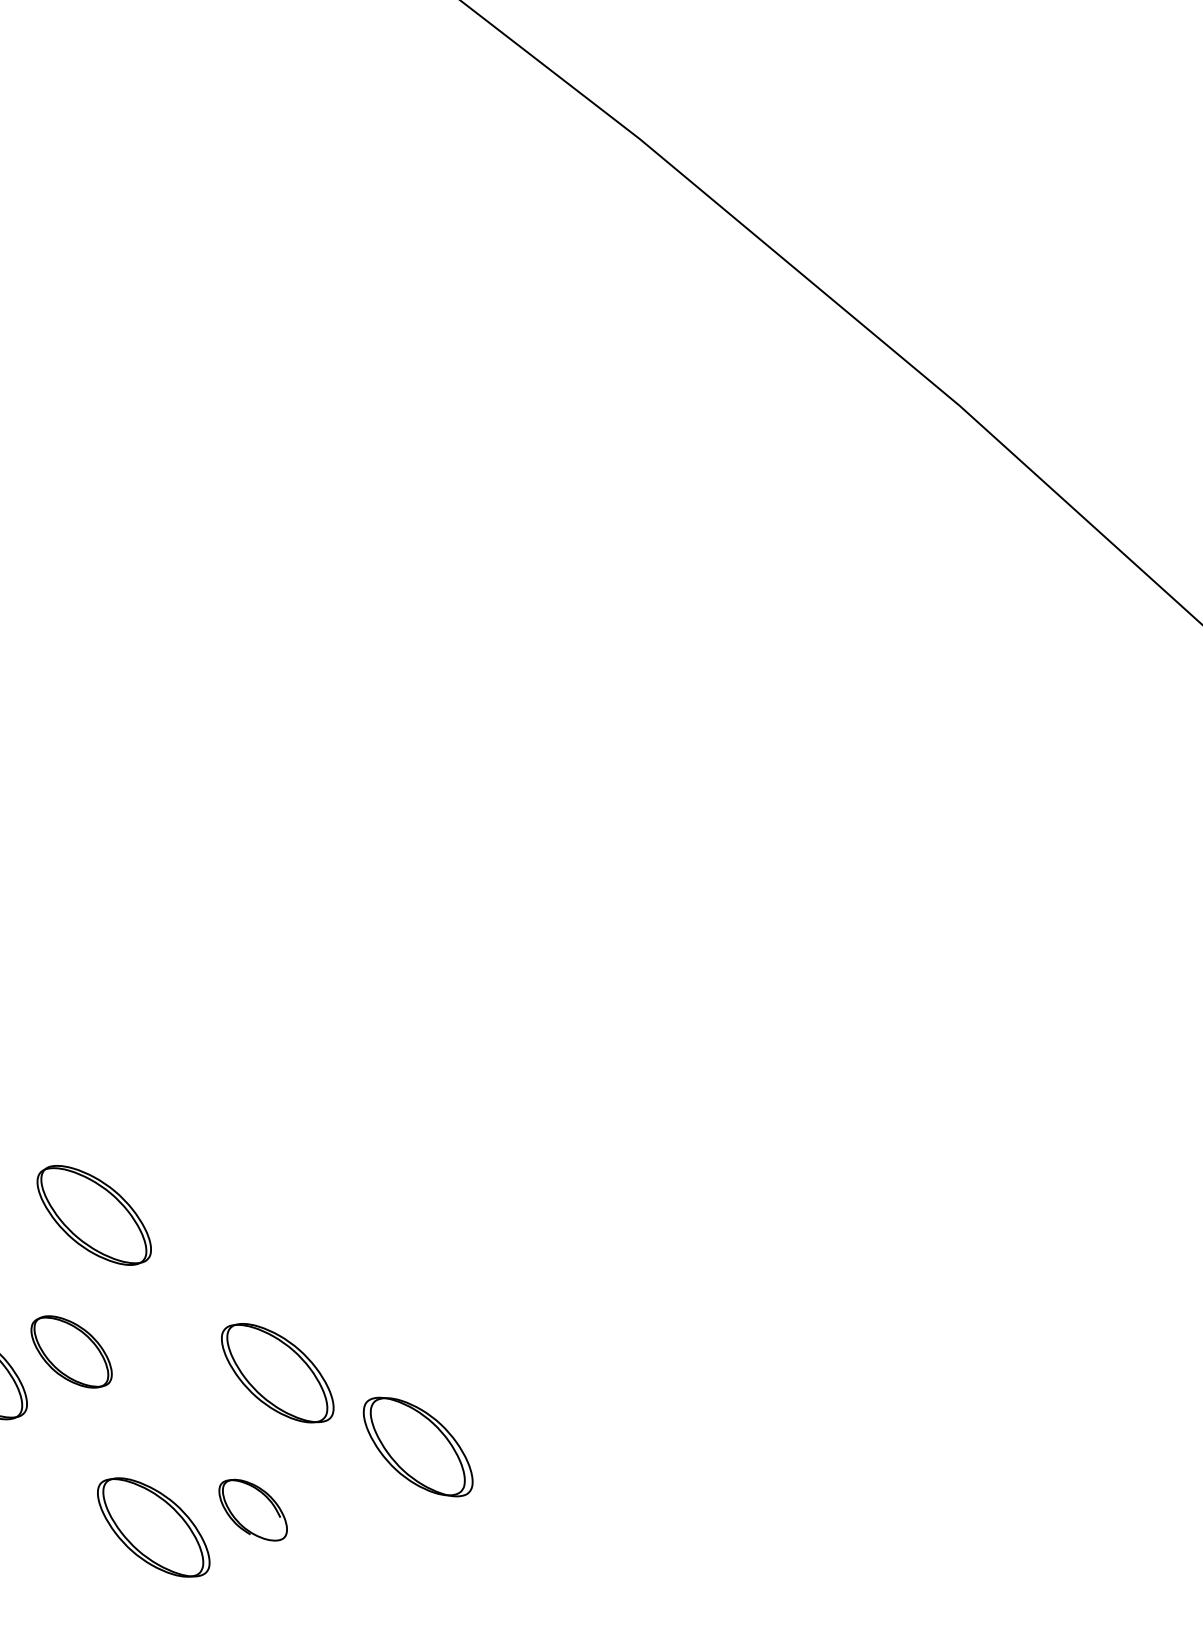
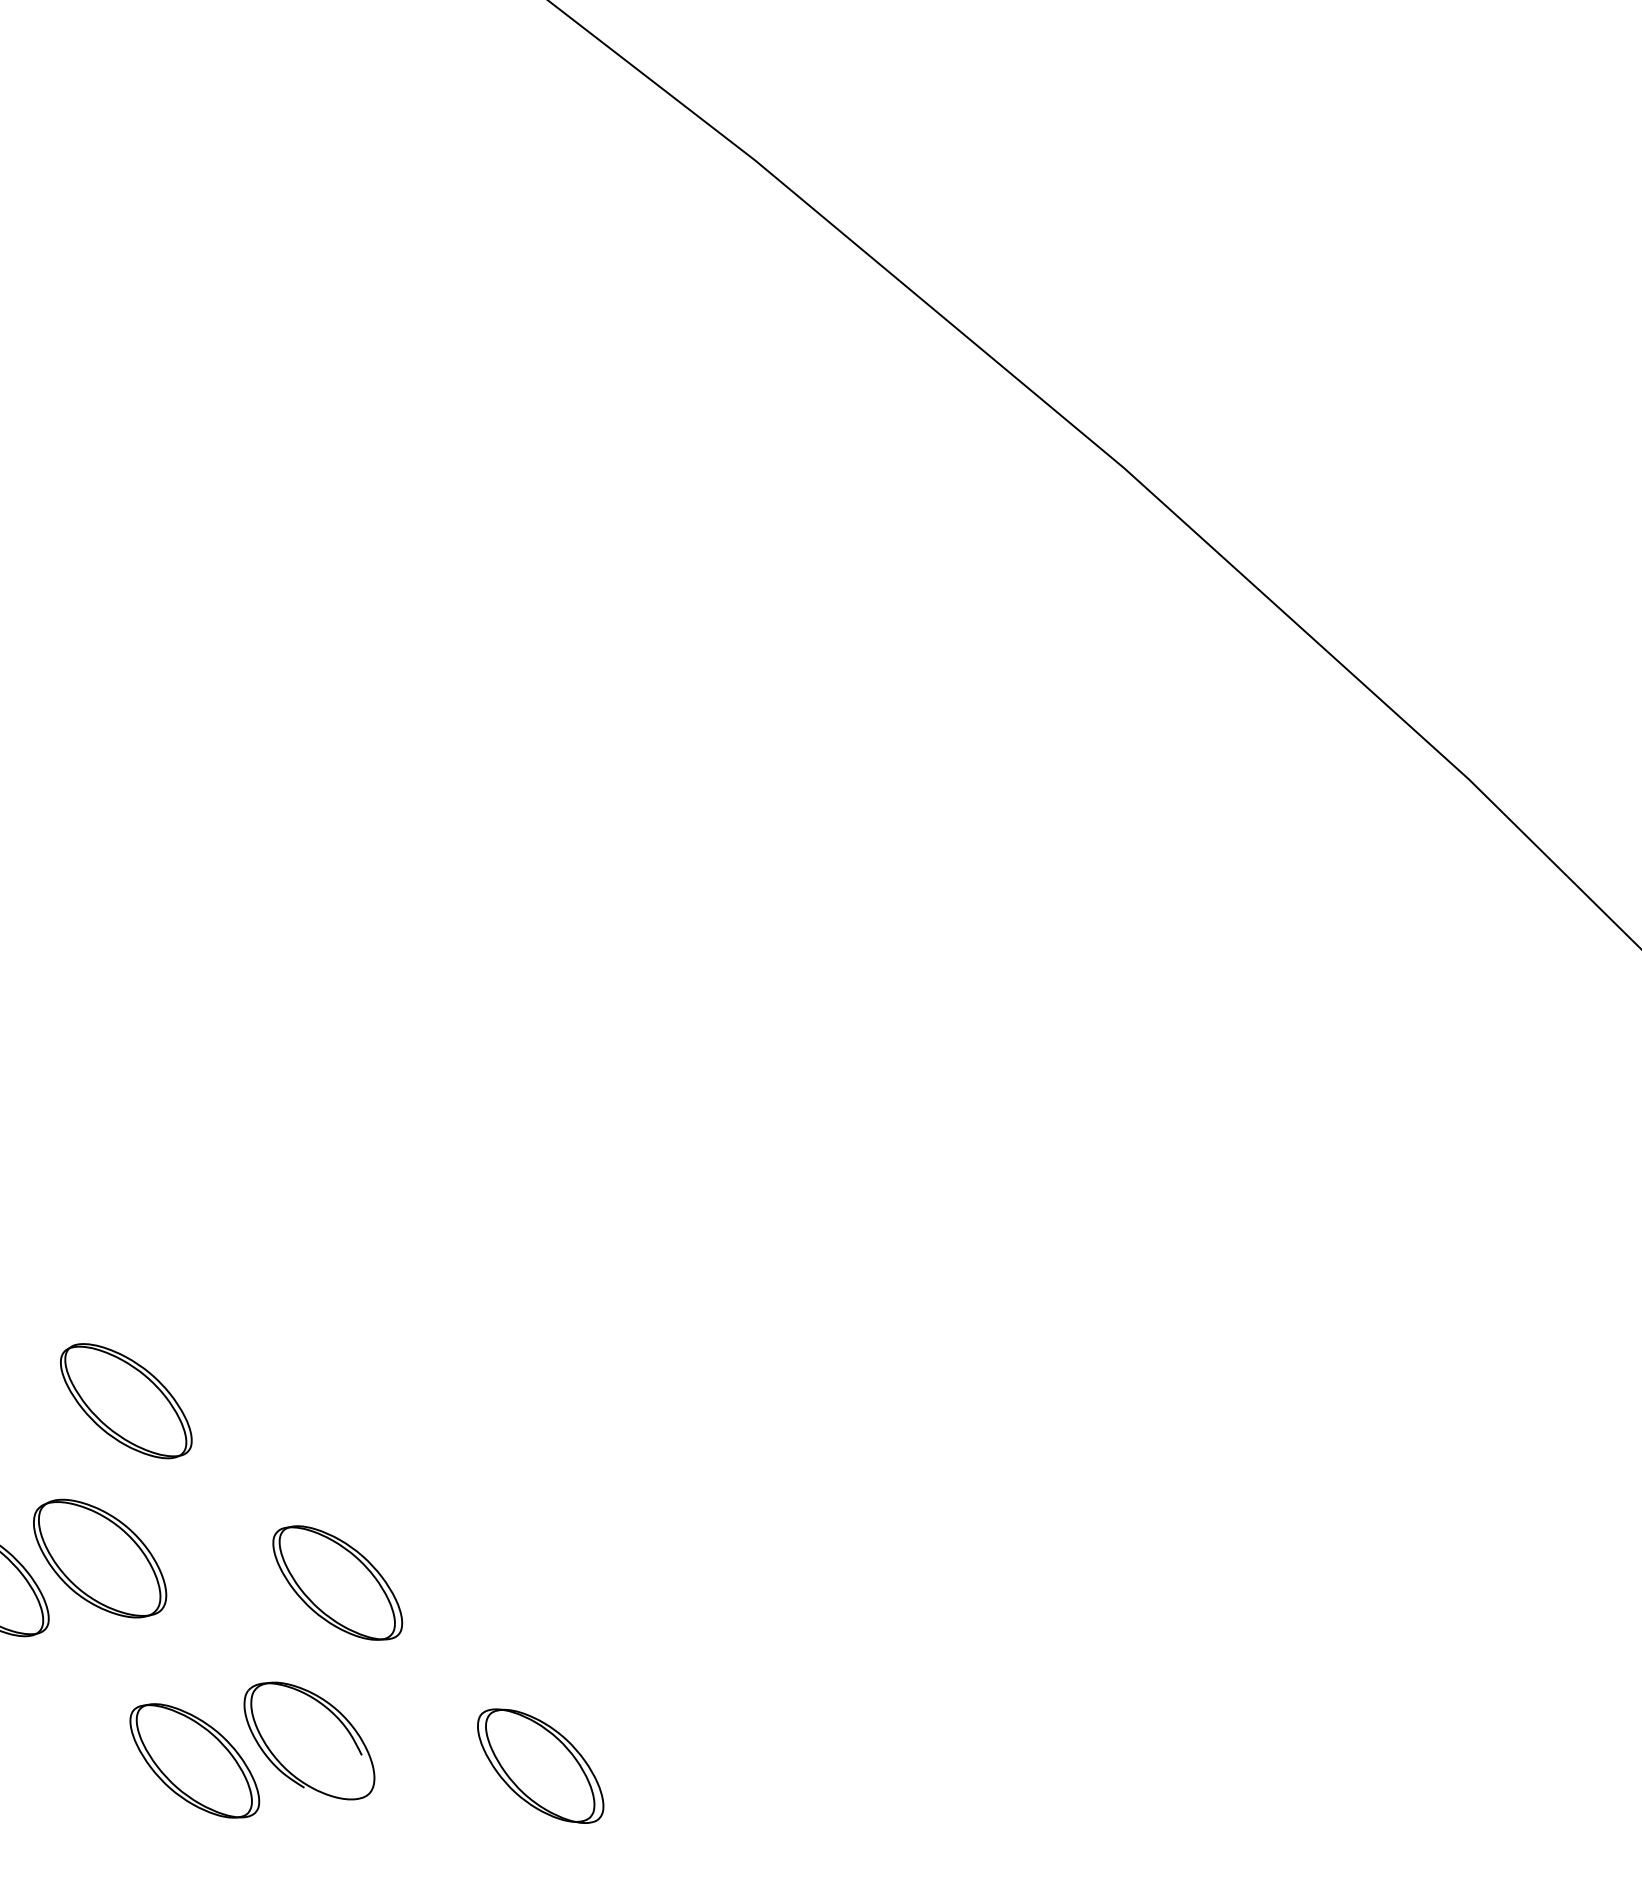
part: (71, 1351) -> (100, 1558), size x1.43
part: (418, 1446) -> (540, 1765), moved
part: (253, 1509) -> (309, 1740), size x1.67

